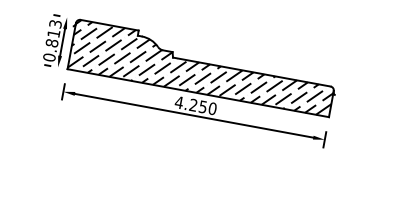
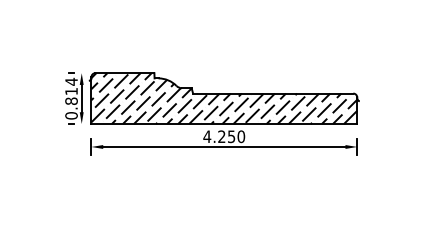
text: (55, 23) -> (71, 81), 0.813 -> 0.814

